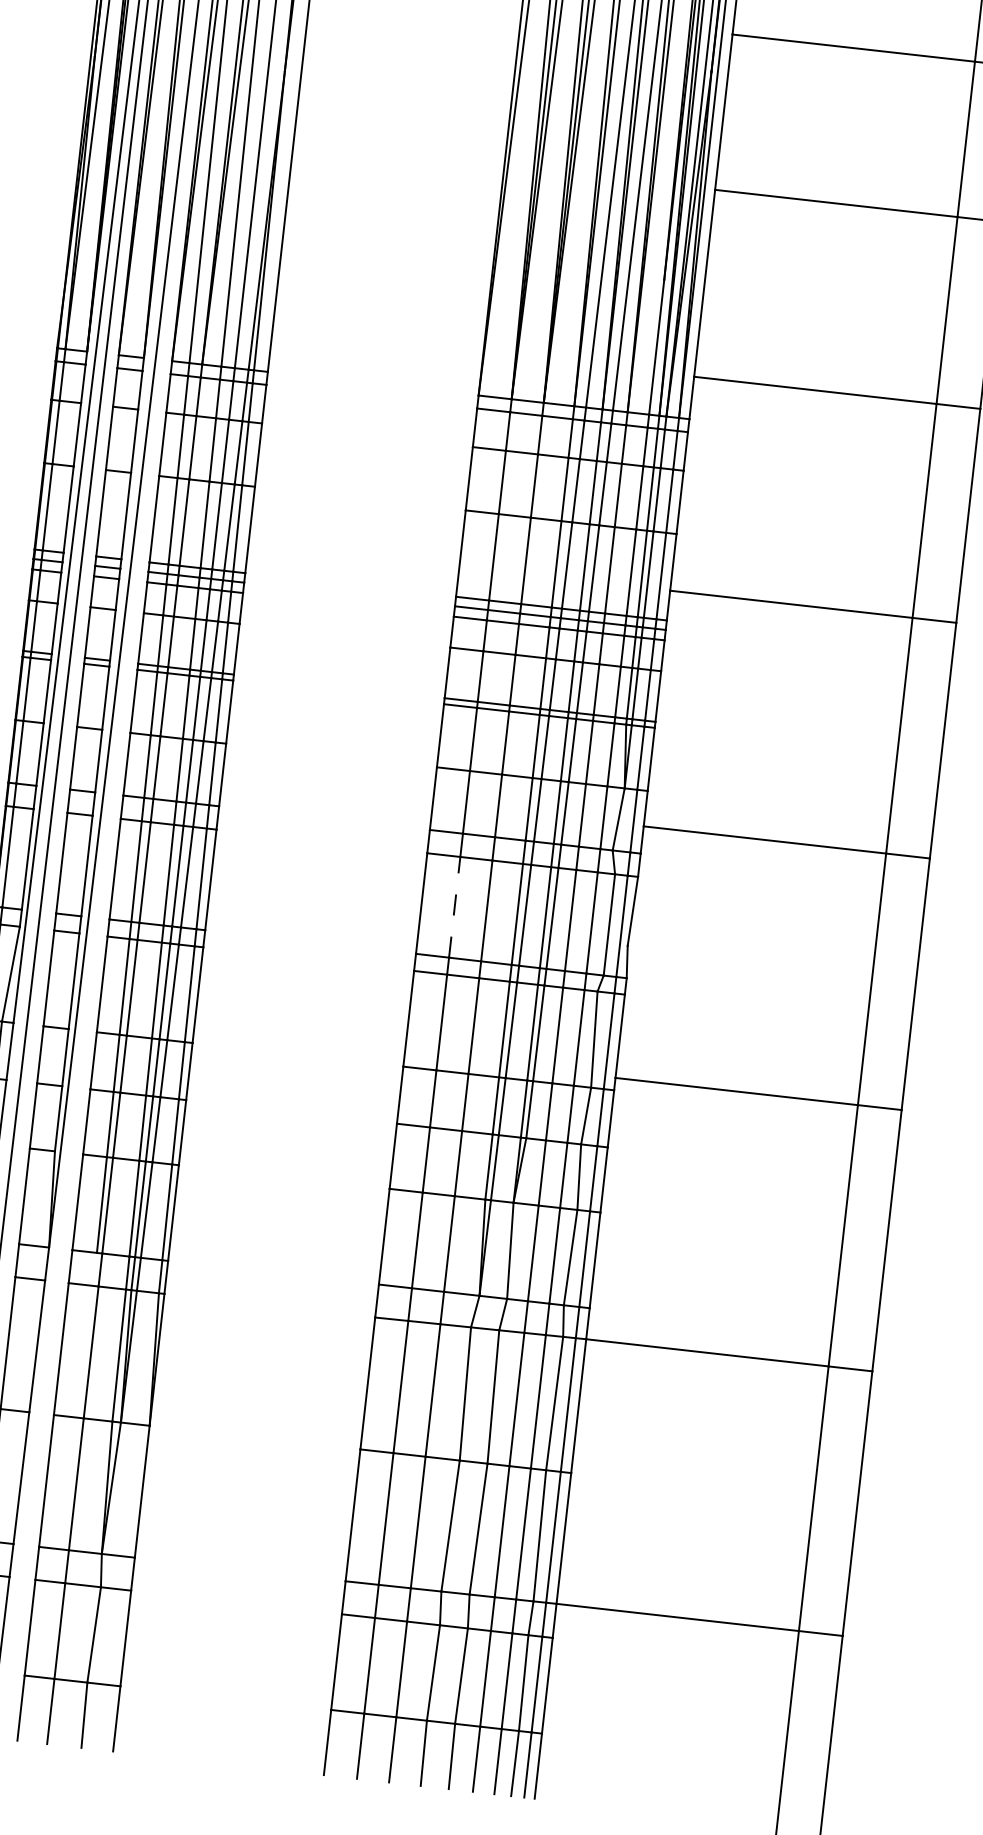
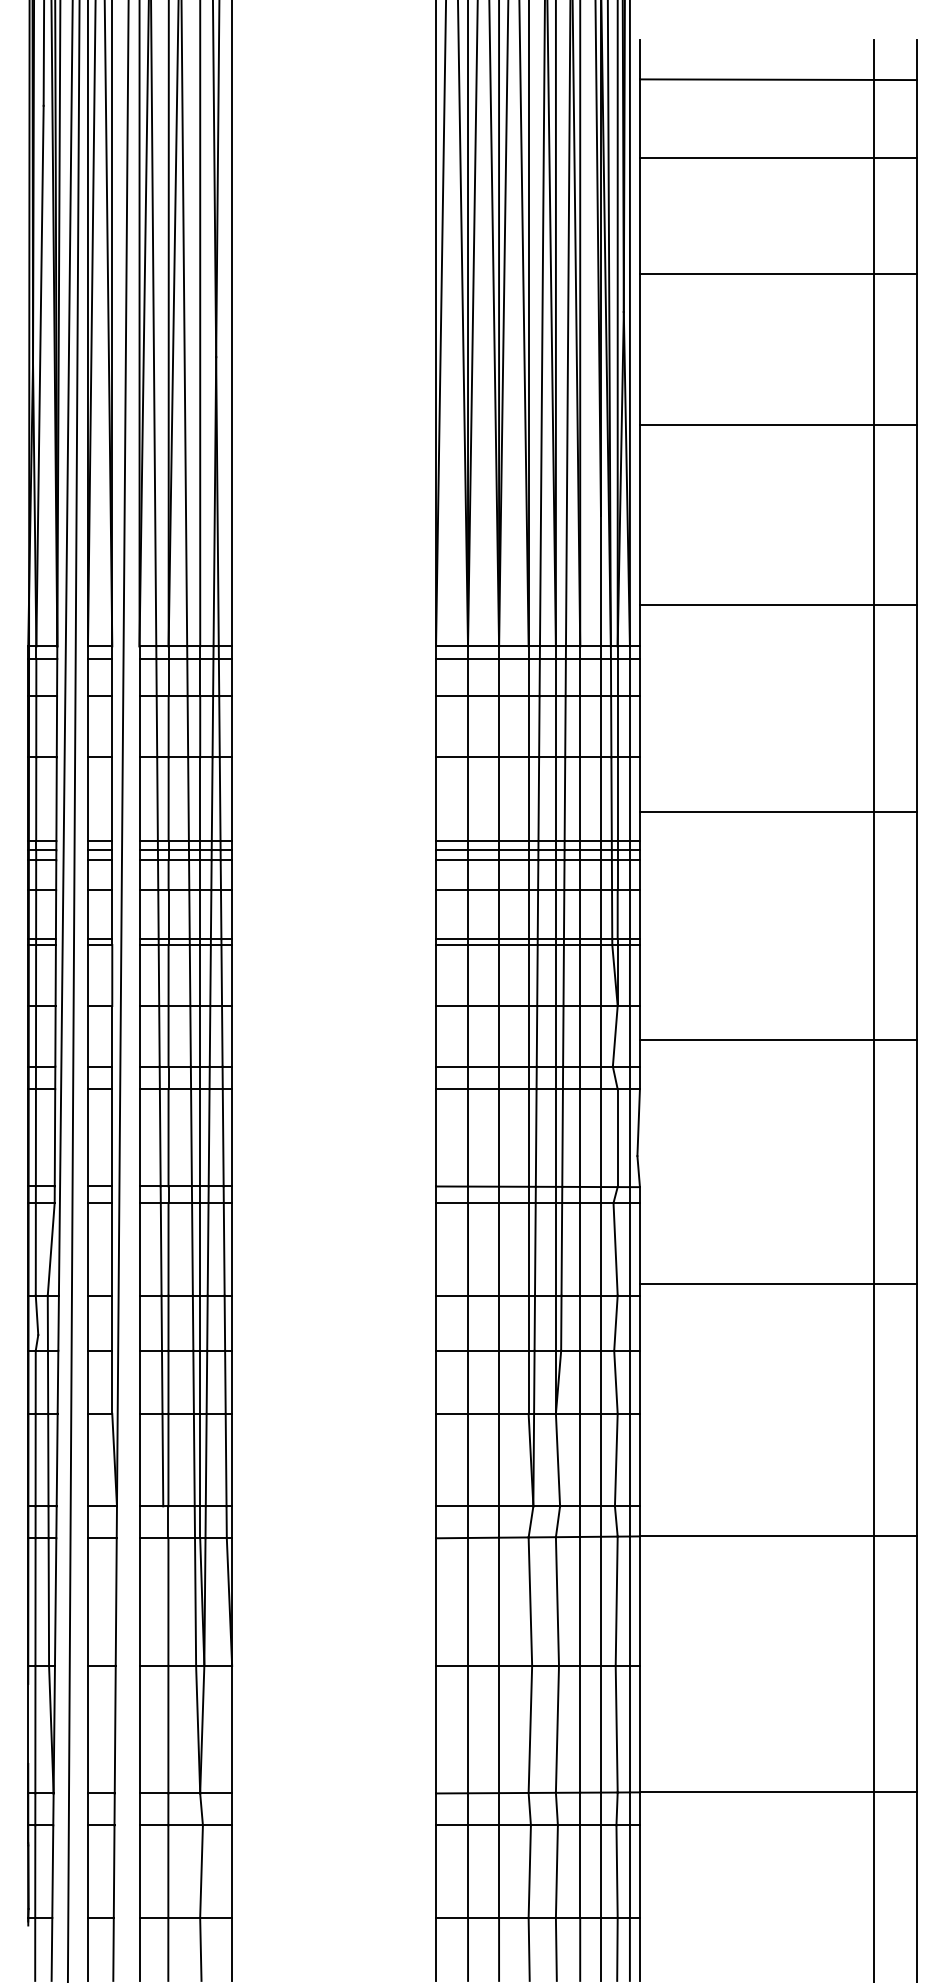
line: (455, 906) -> (468, 1137), dashed -> solid

